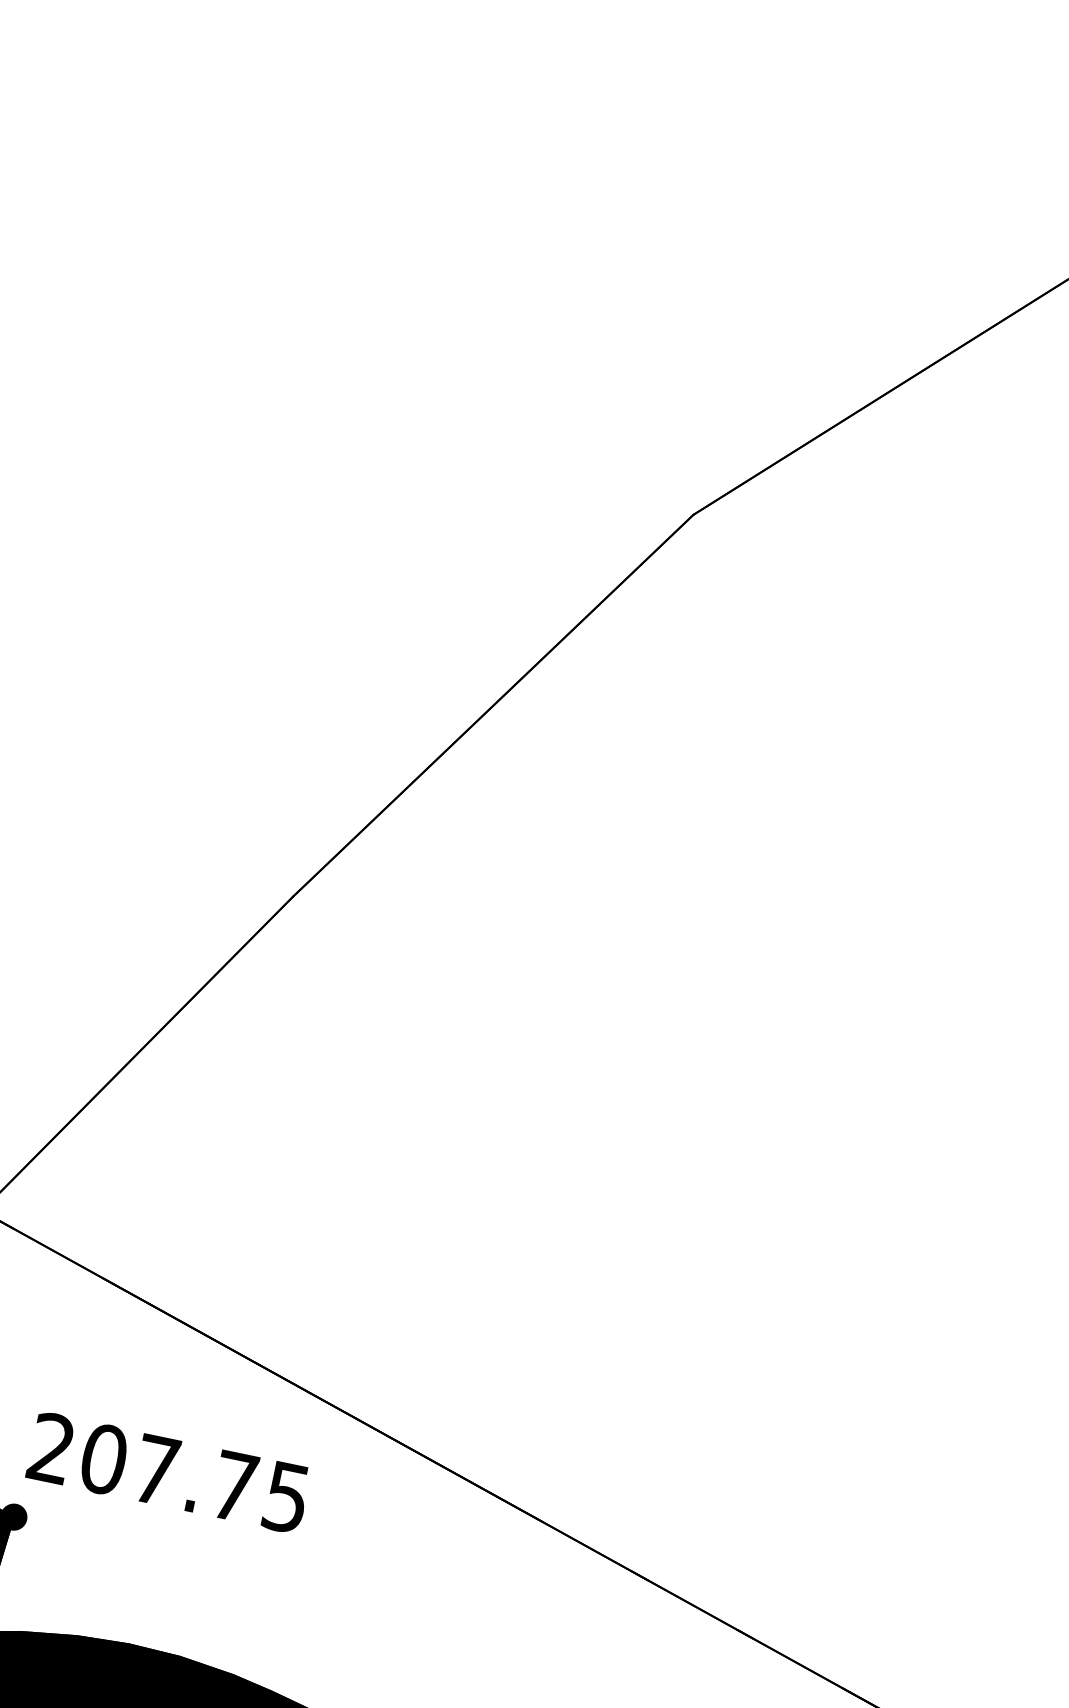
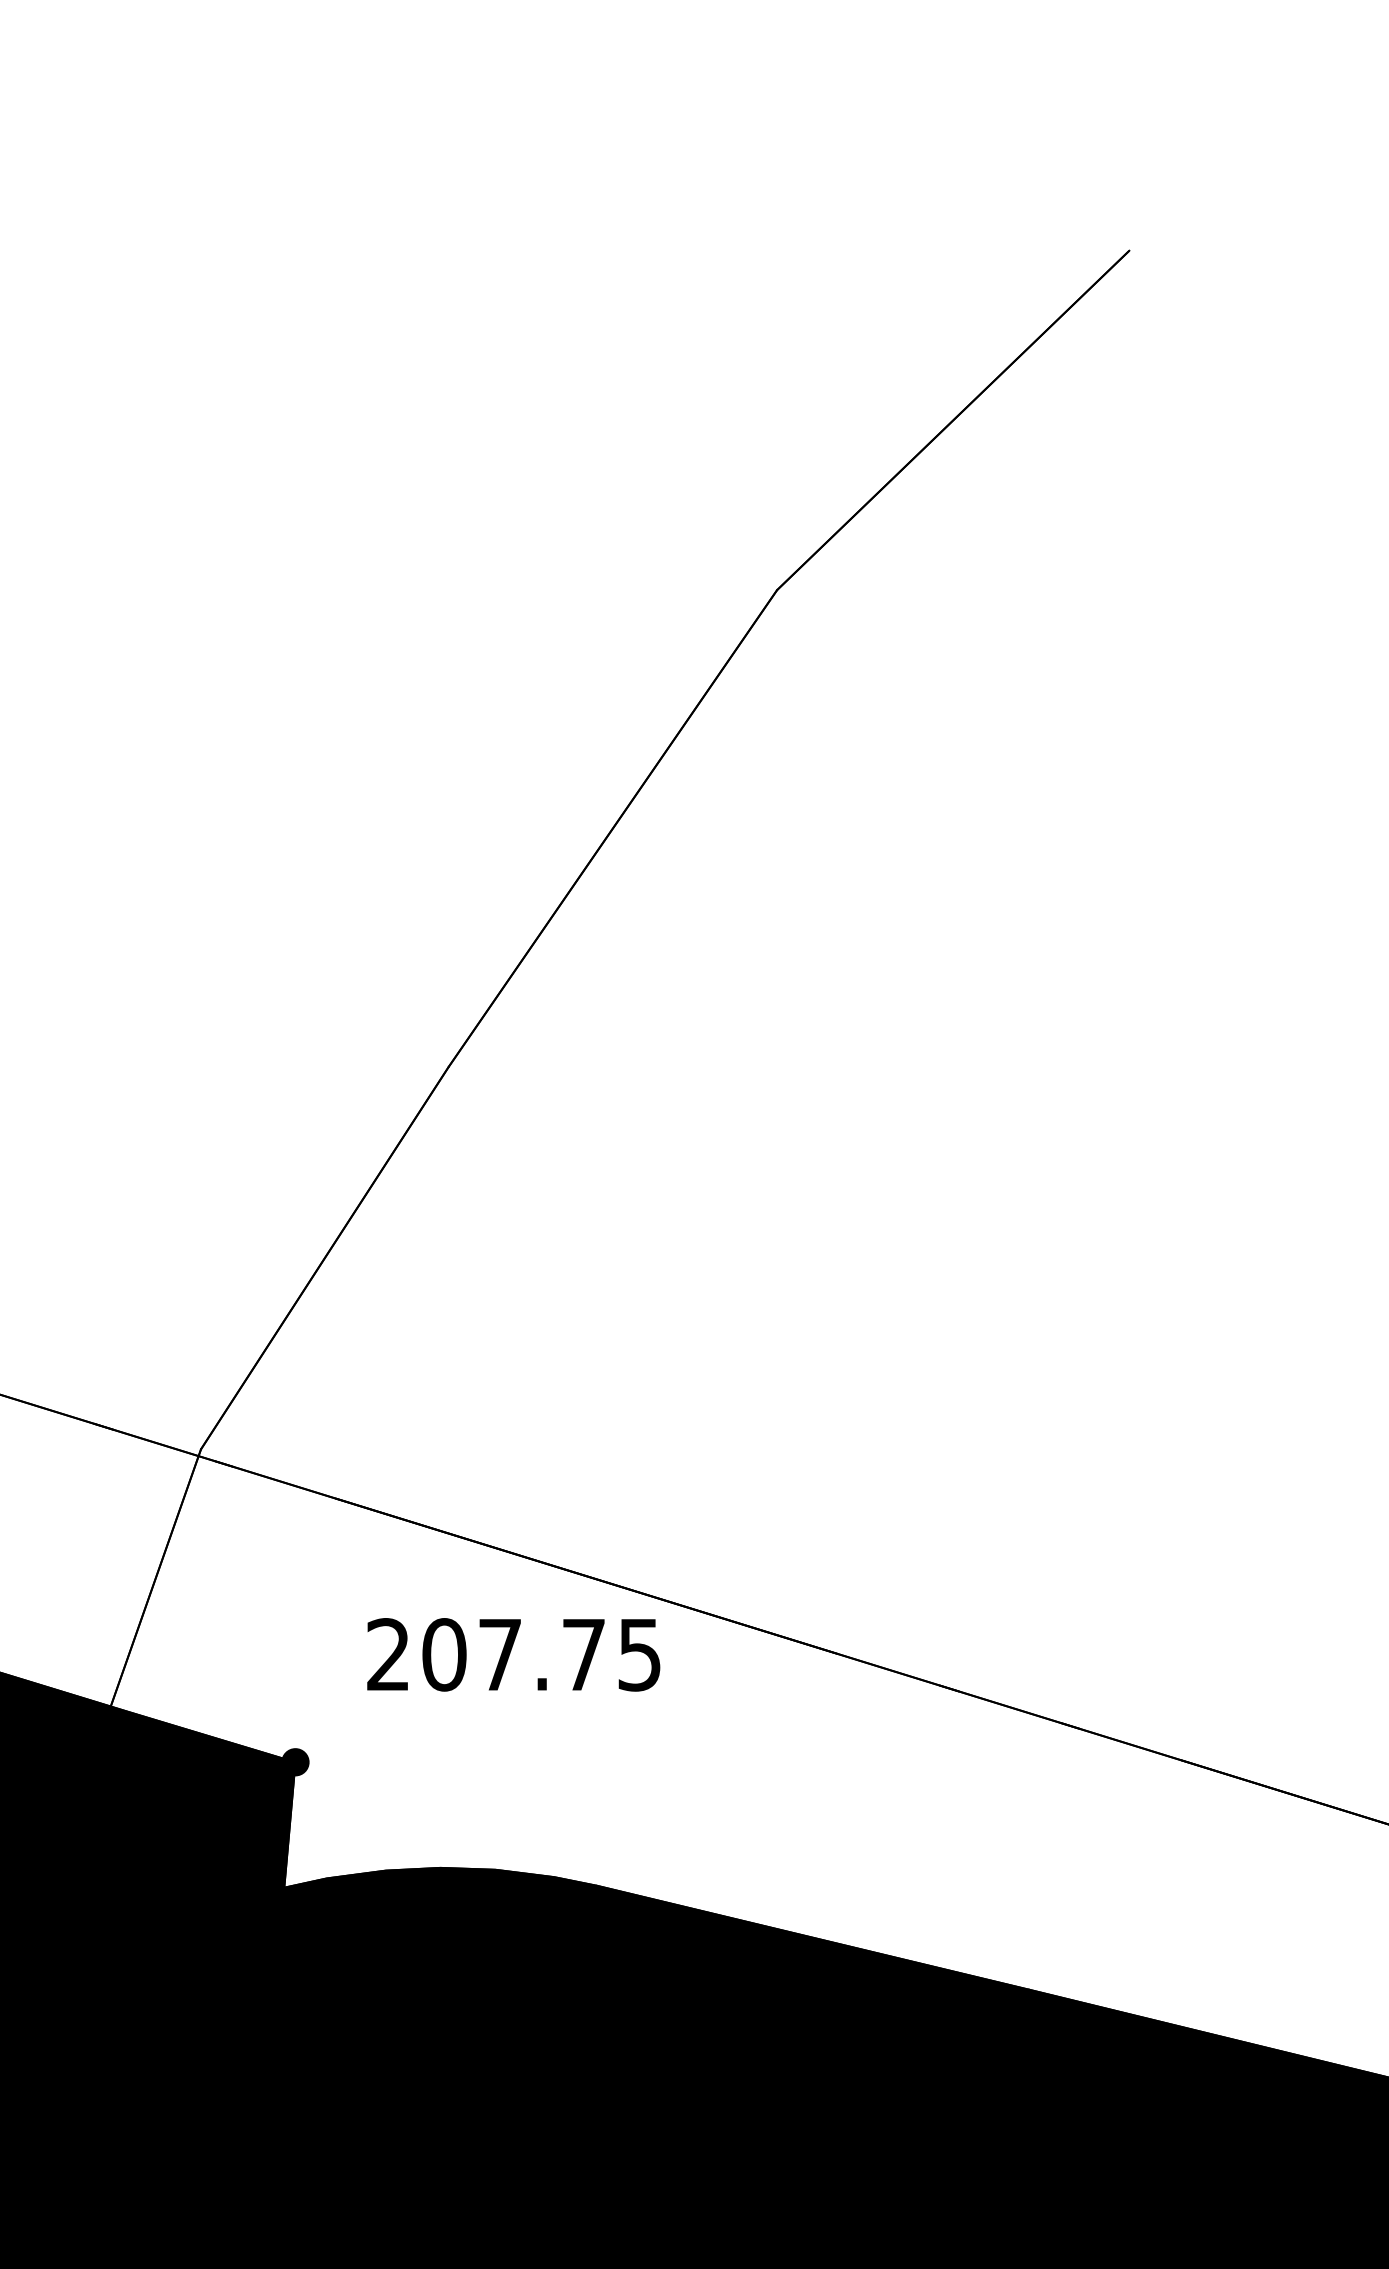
text: (168, 1472) -> (513, 1654), moved

